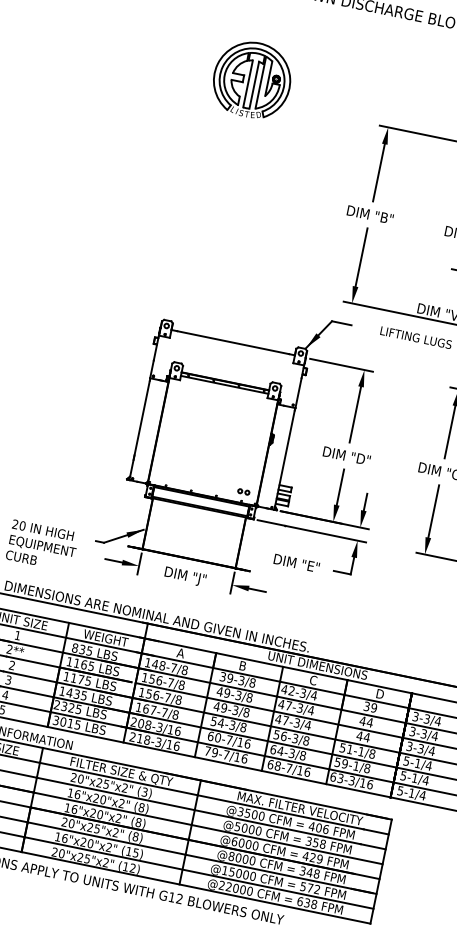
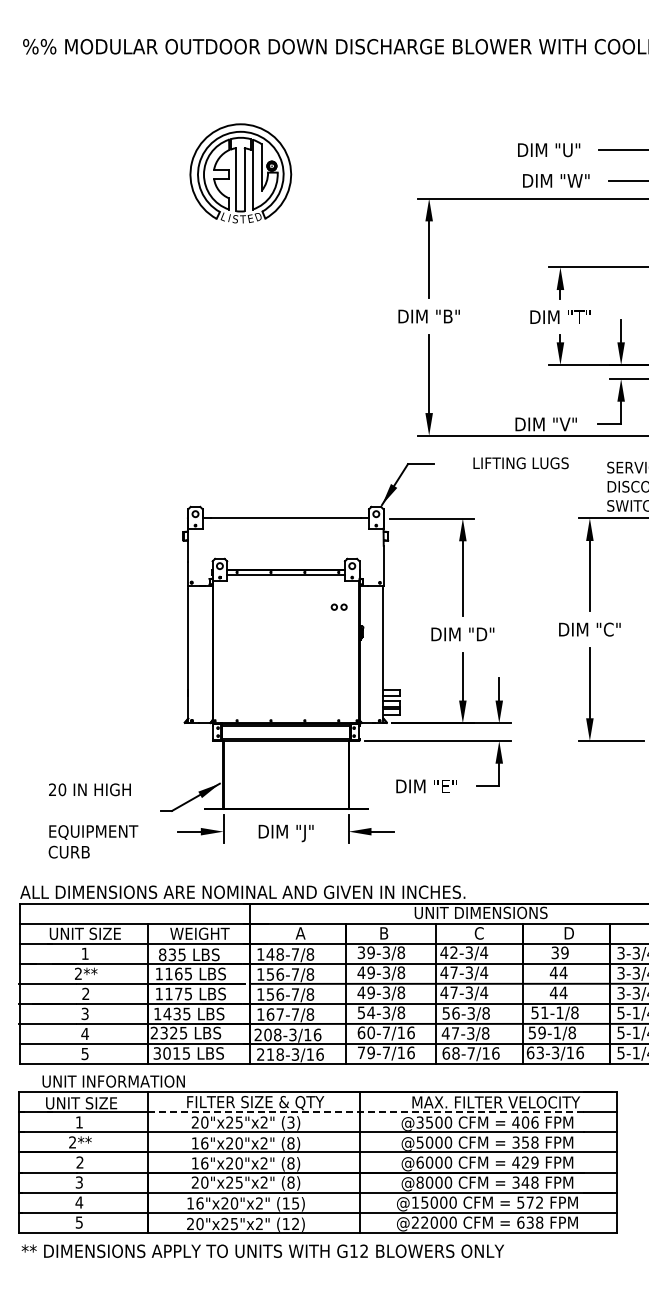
part: (243, 491) -> (338, 606), moved
text: (42, 529) -> (89, 789), moved
text: (276, 750) -> (450, 1033), 64-3/8 -> 47-3/8
line: (202, 796) -> (366, 1112), solid -> dashed

